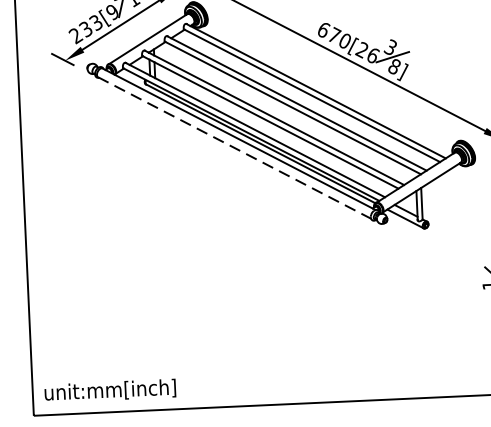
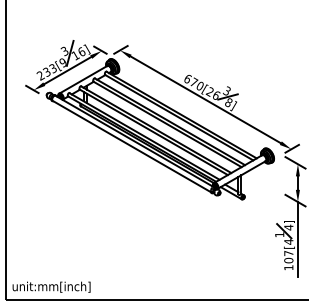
line: (235, 147) -> (132, 146), dashed -> solid

